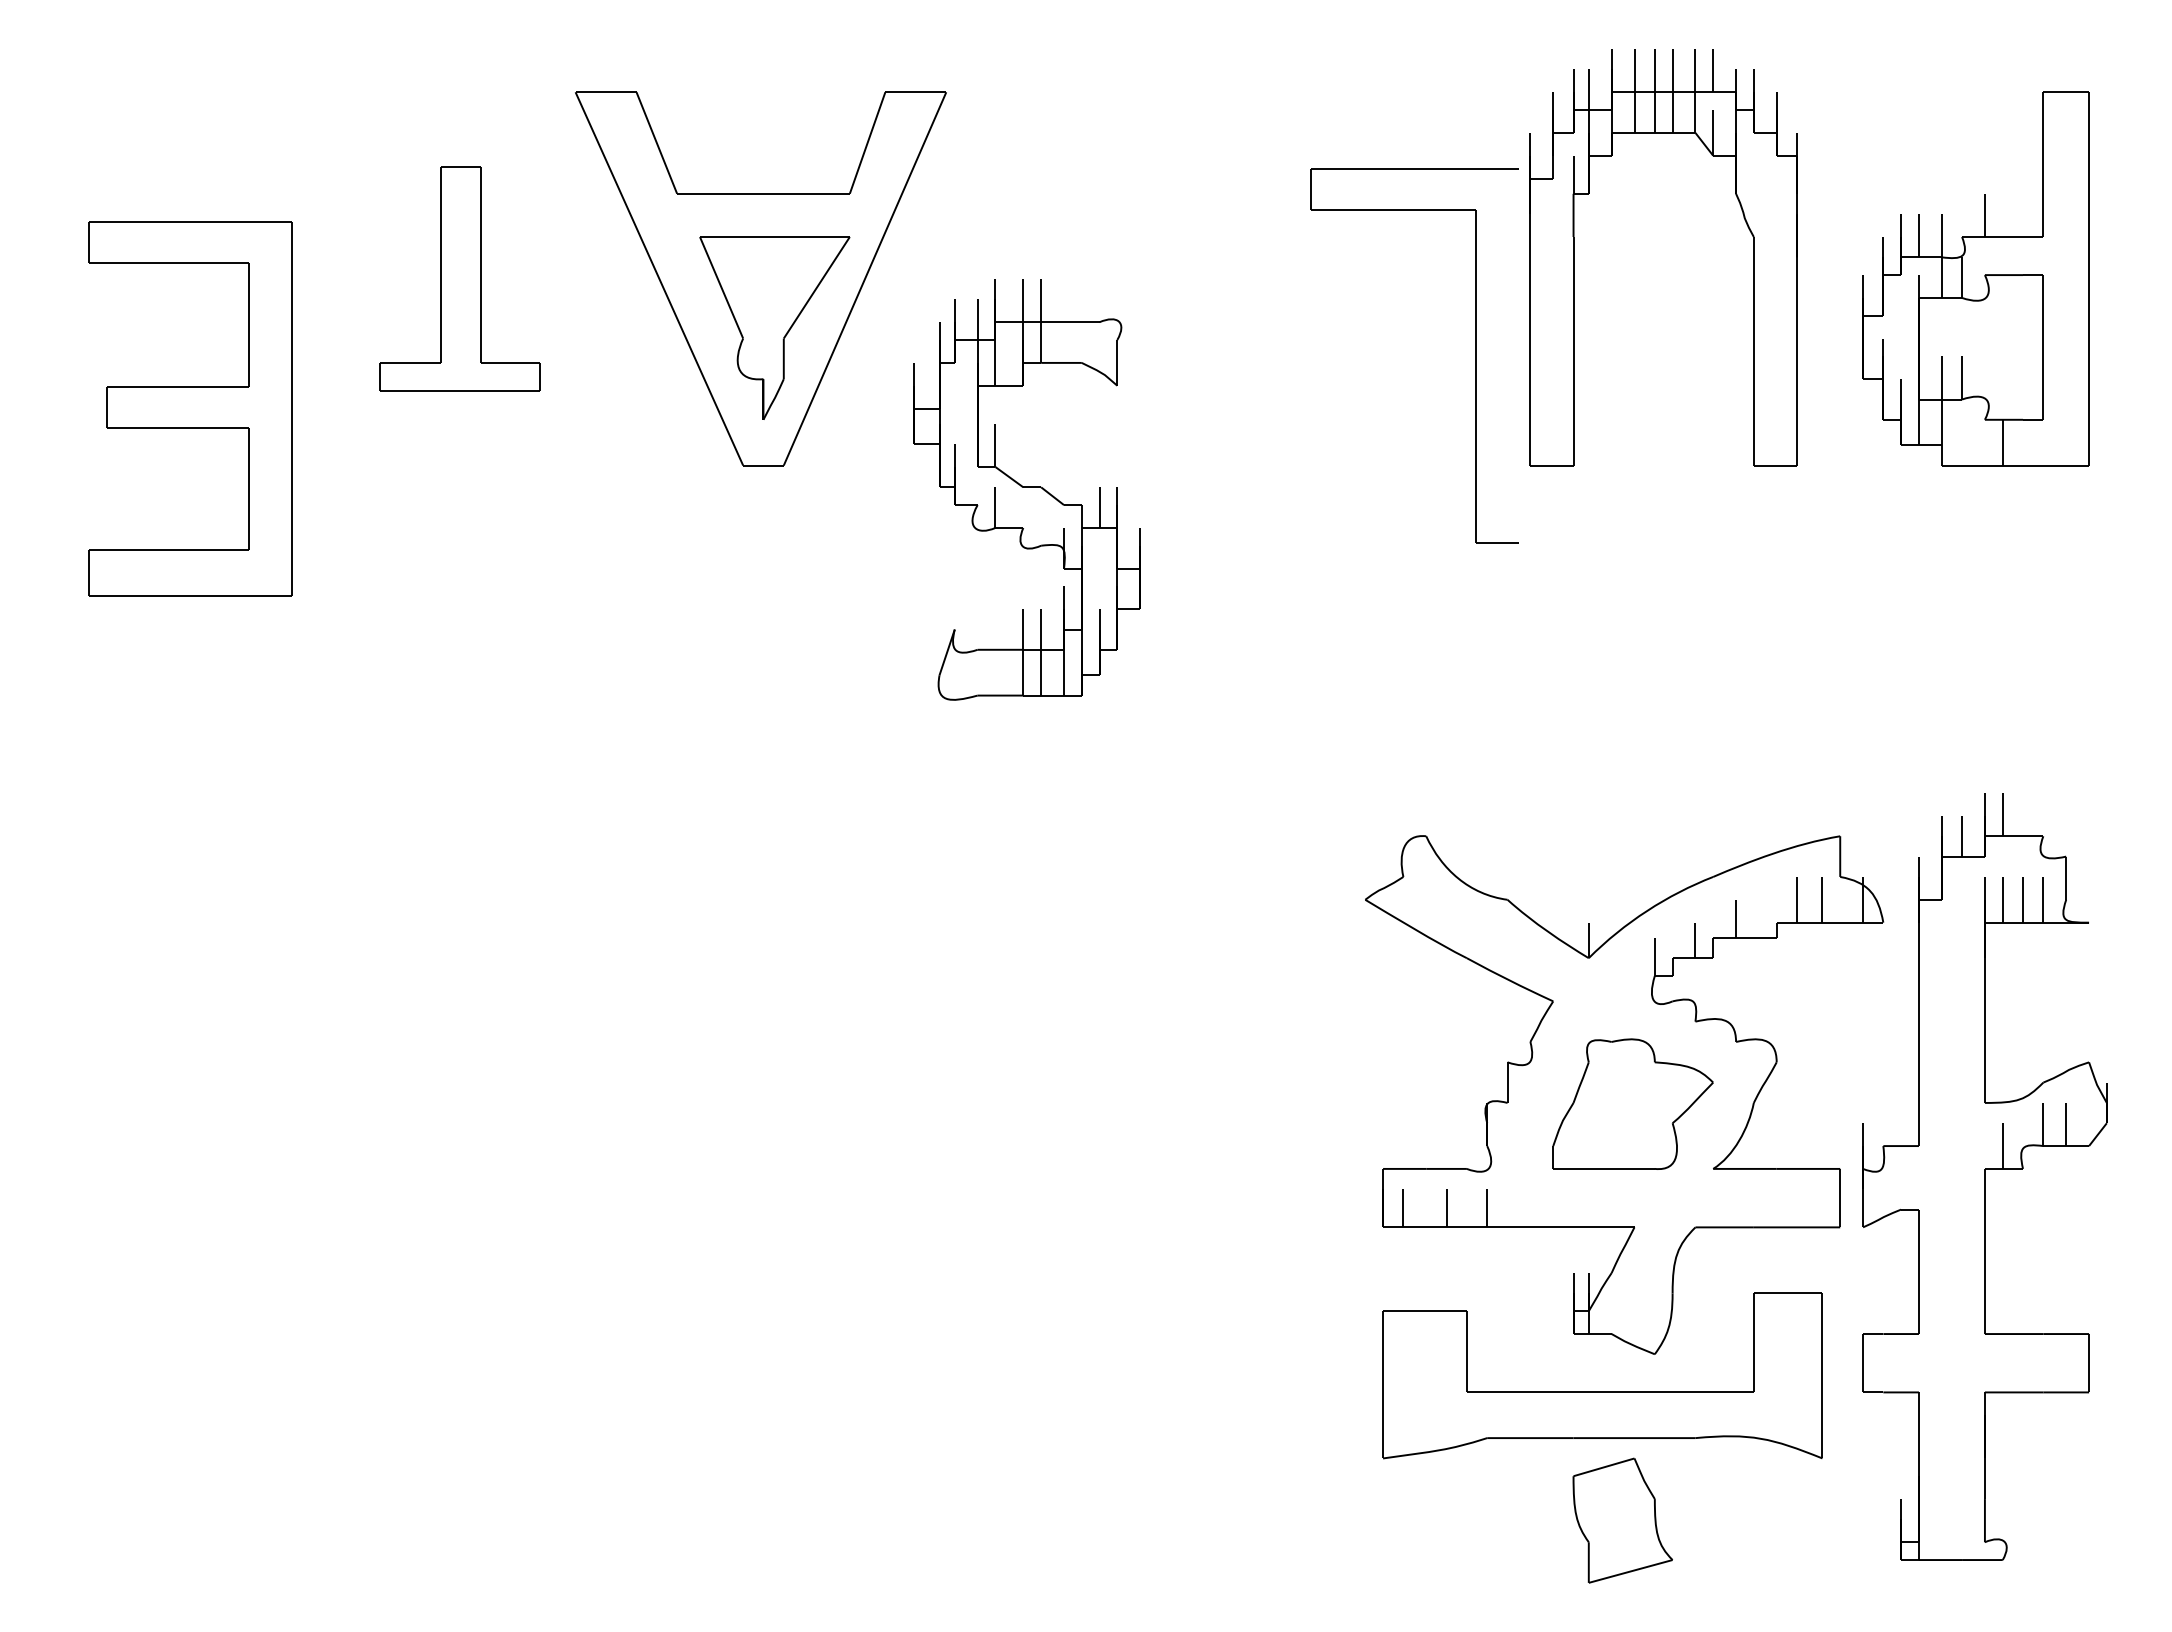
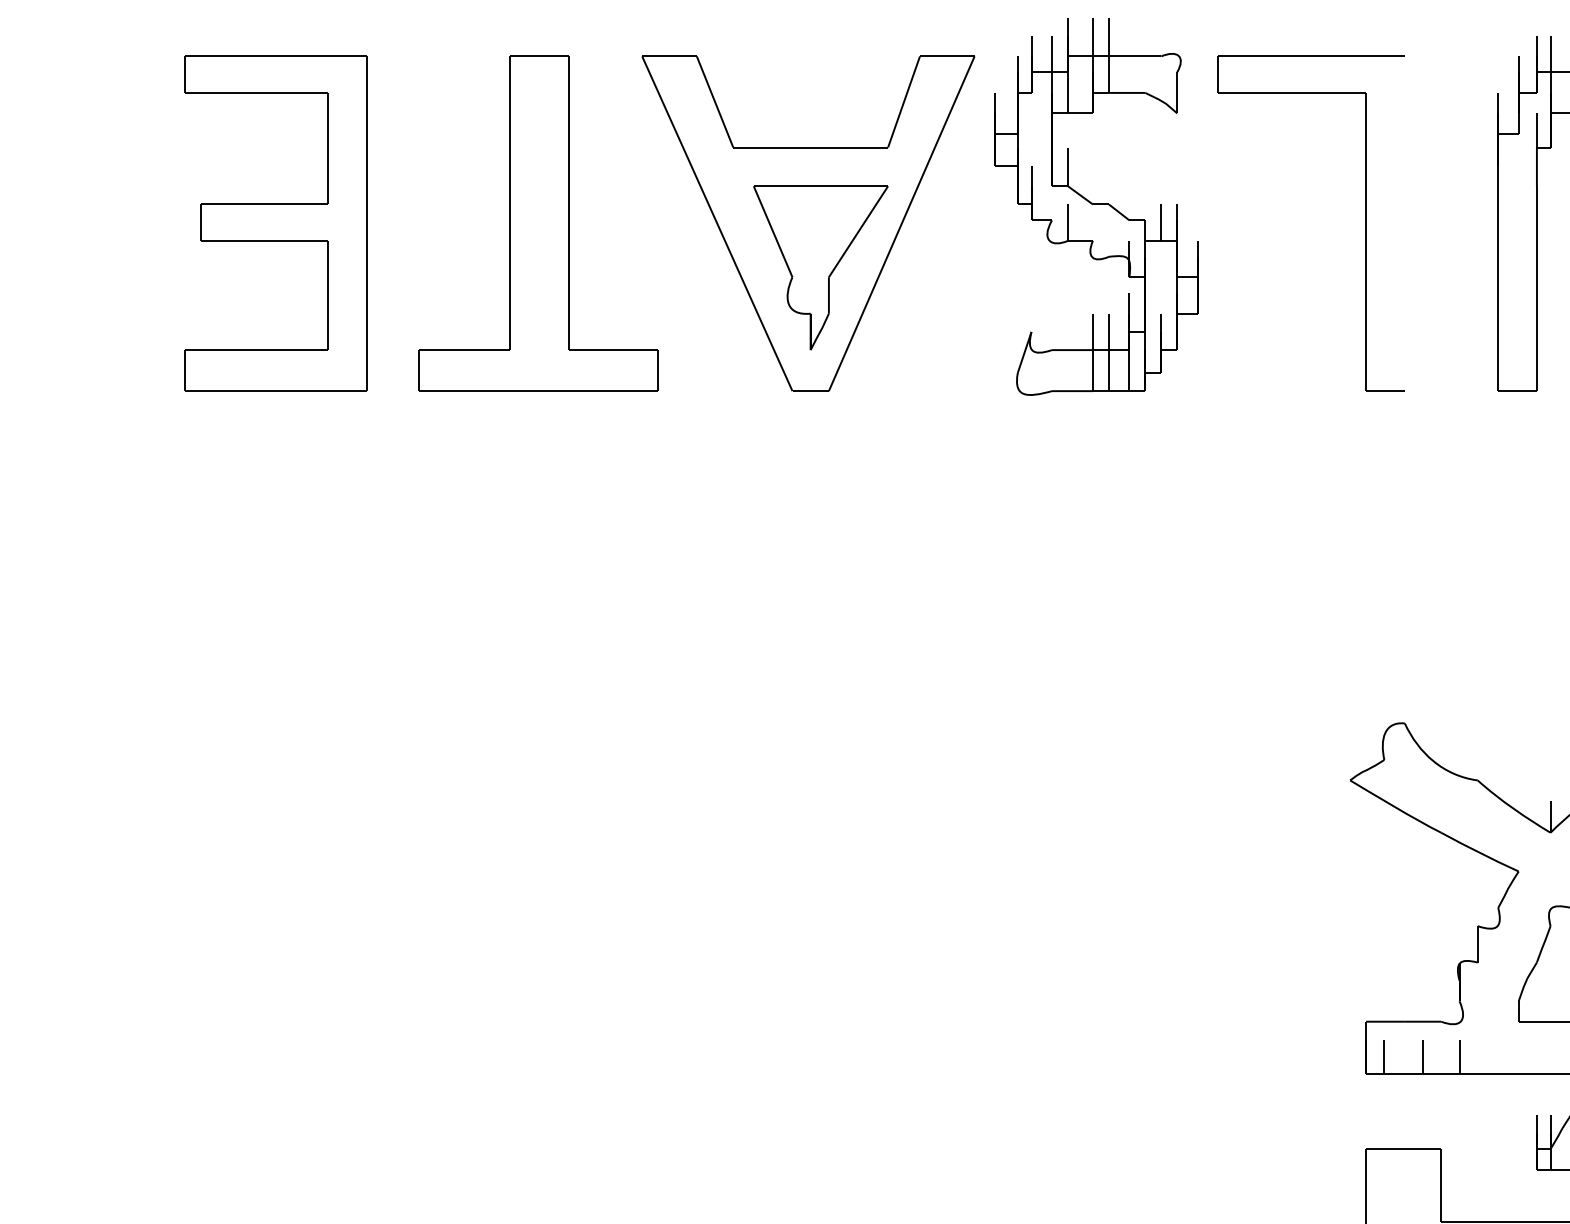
part: (459, 278) -> (538, 223), size x1.67
part: (1475, 355) -> (1365, 223), moved
part: (190, 408) -> (275, 223), moved
part: (1026, 489) -> (1095, 206), moved

